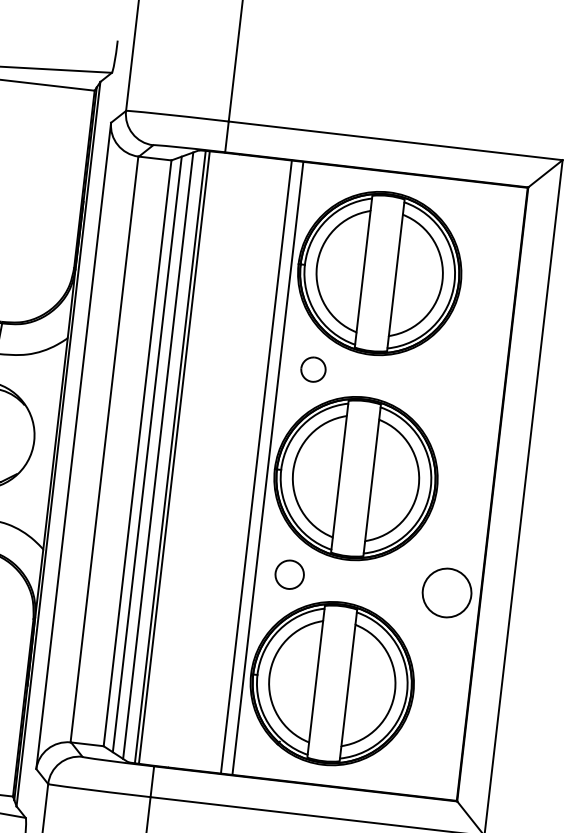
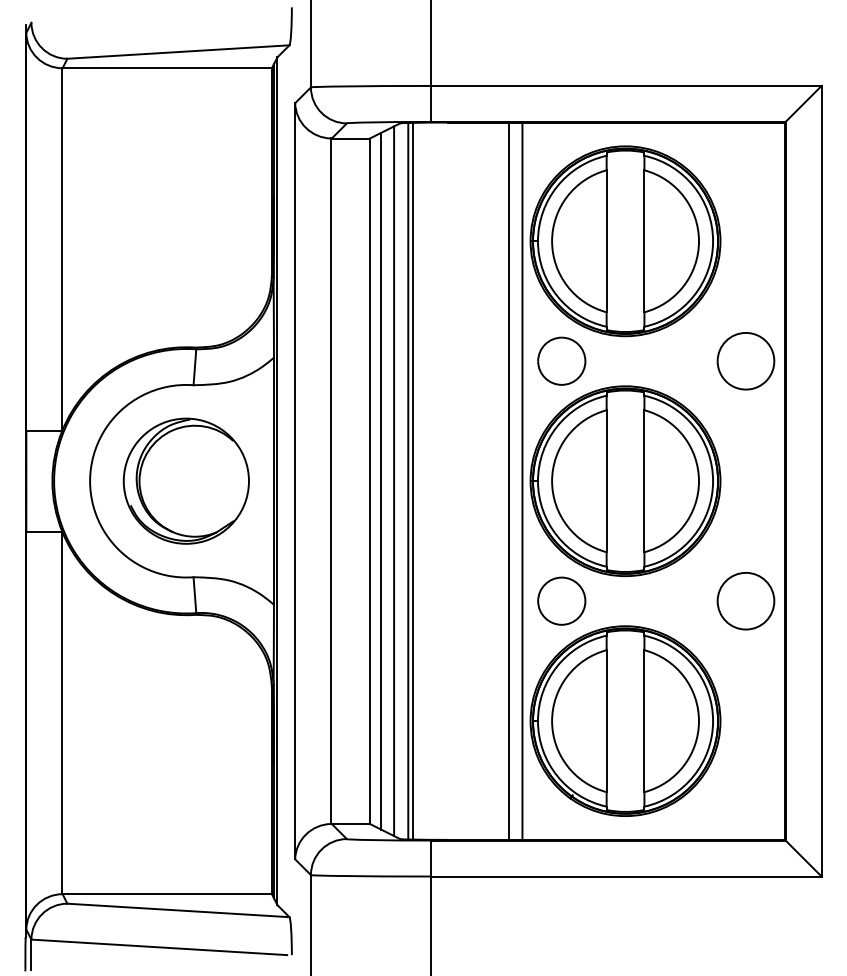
part: (313, 369) -> (561, 360), size x1.67
part: (470, 388) -> (745, 361), added
circle: (289, 574) -> (561, 600), size x1.43

